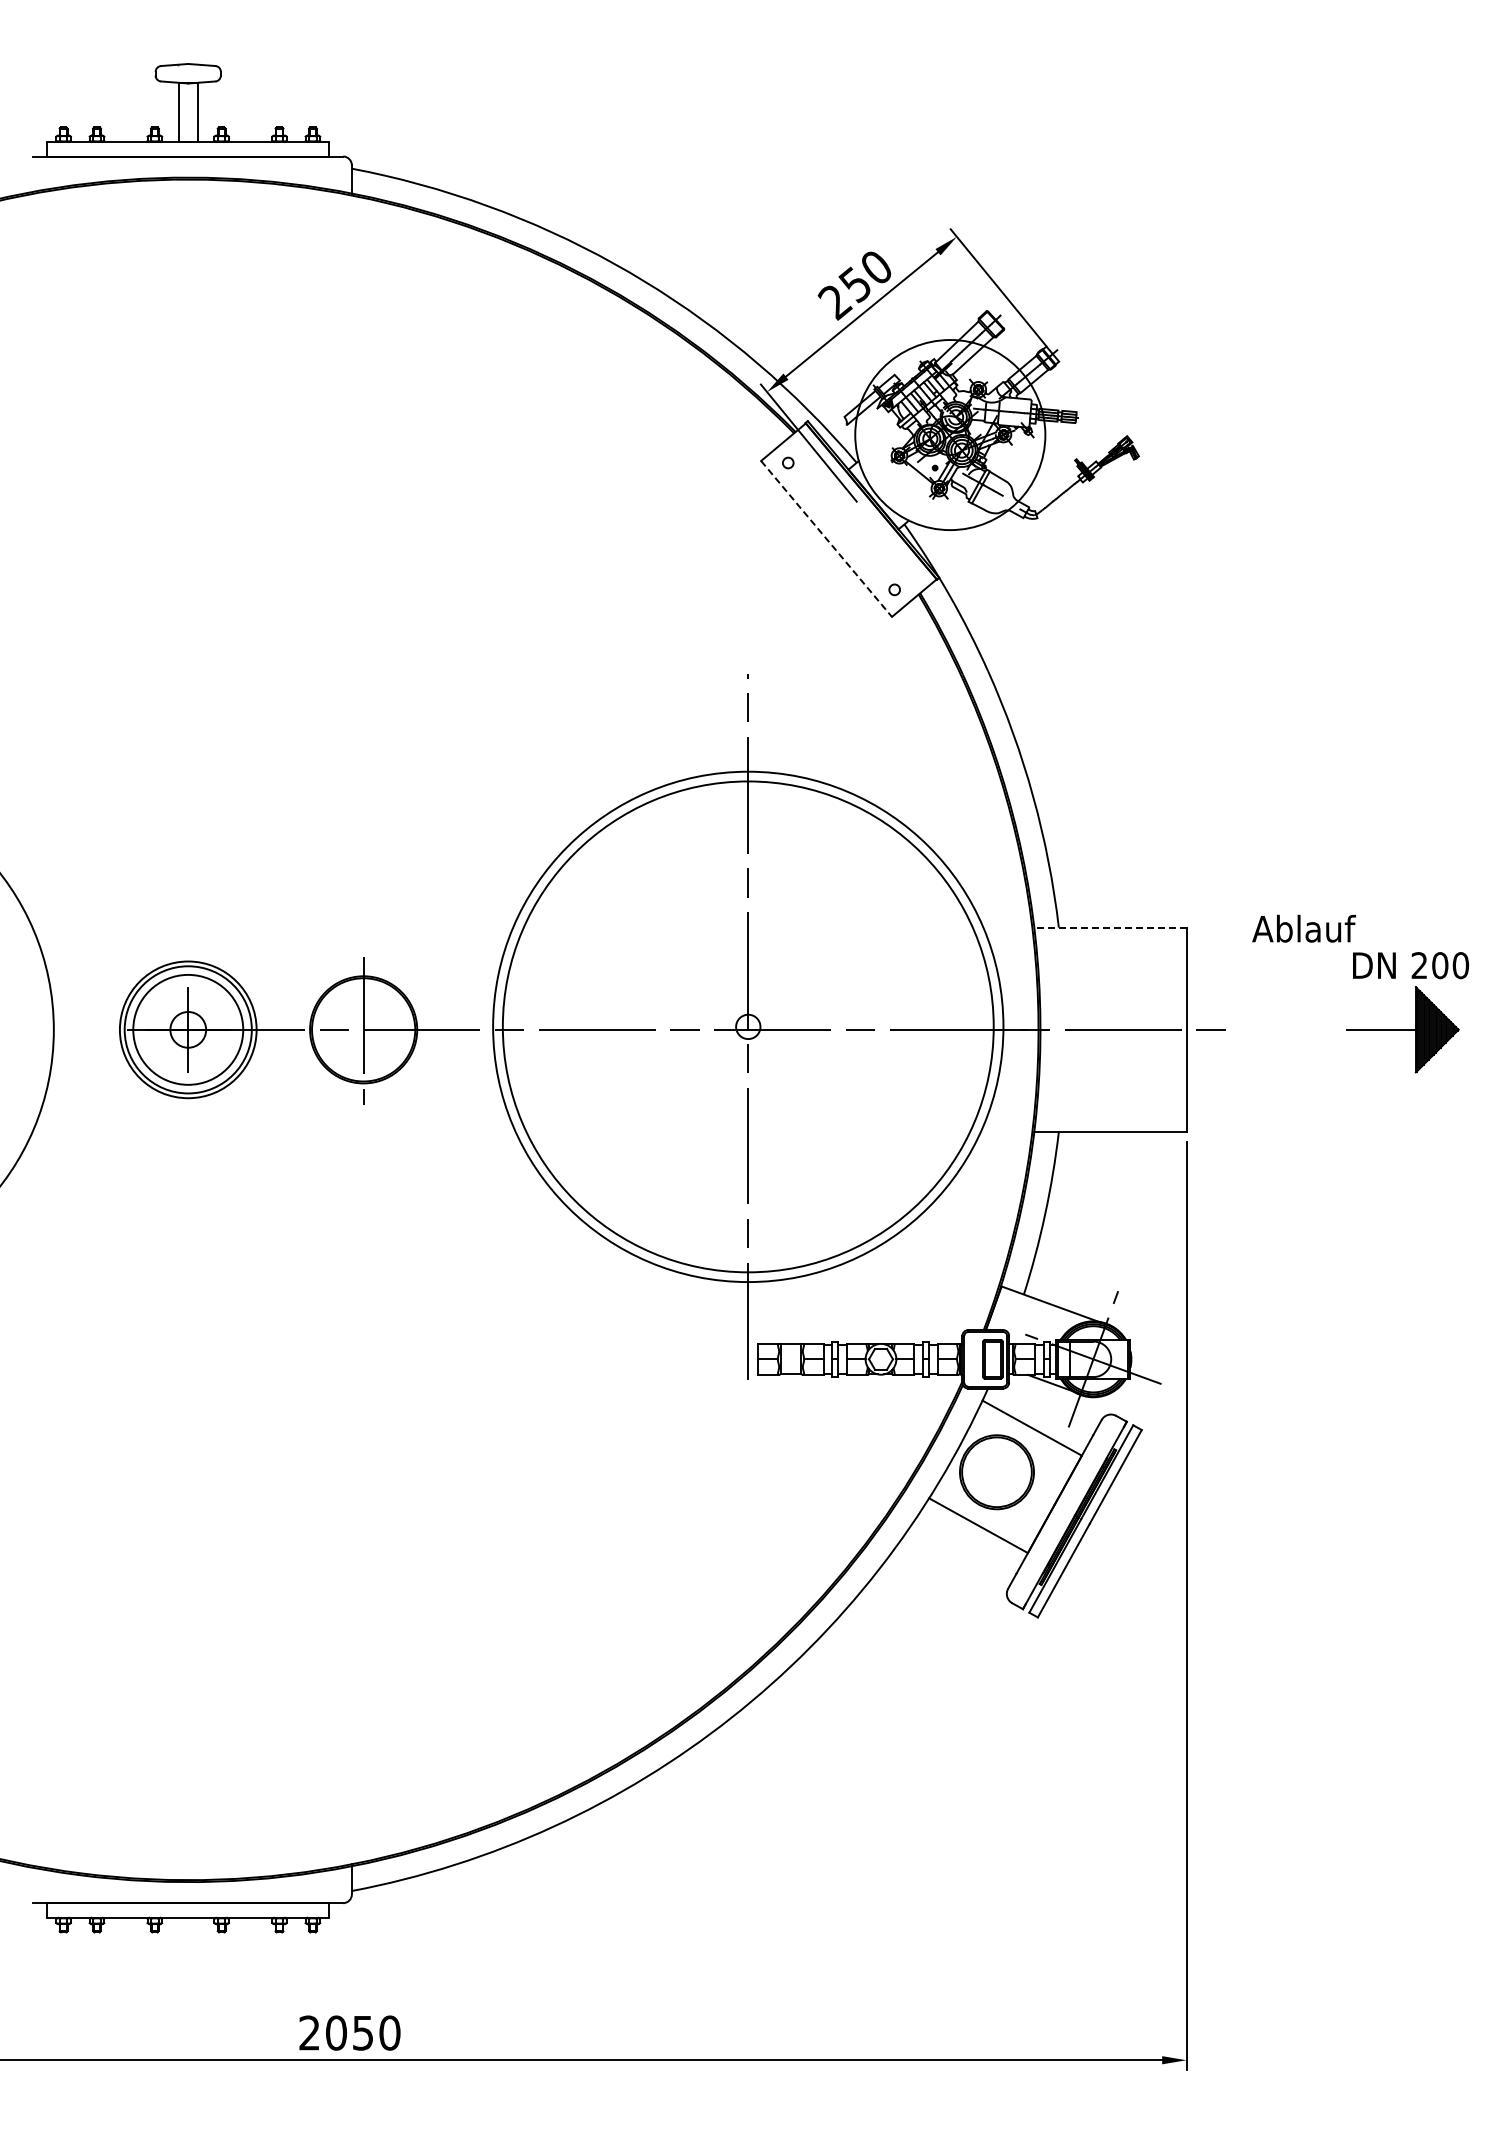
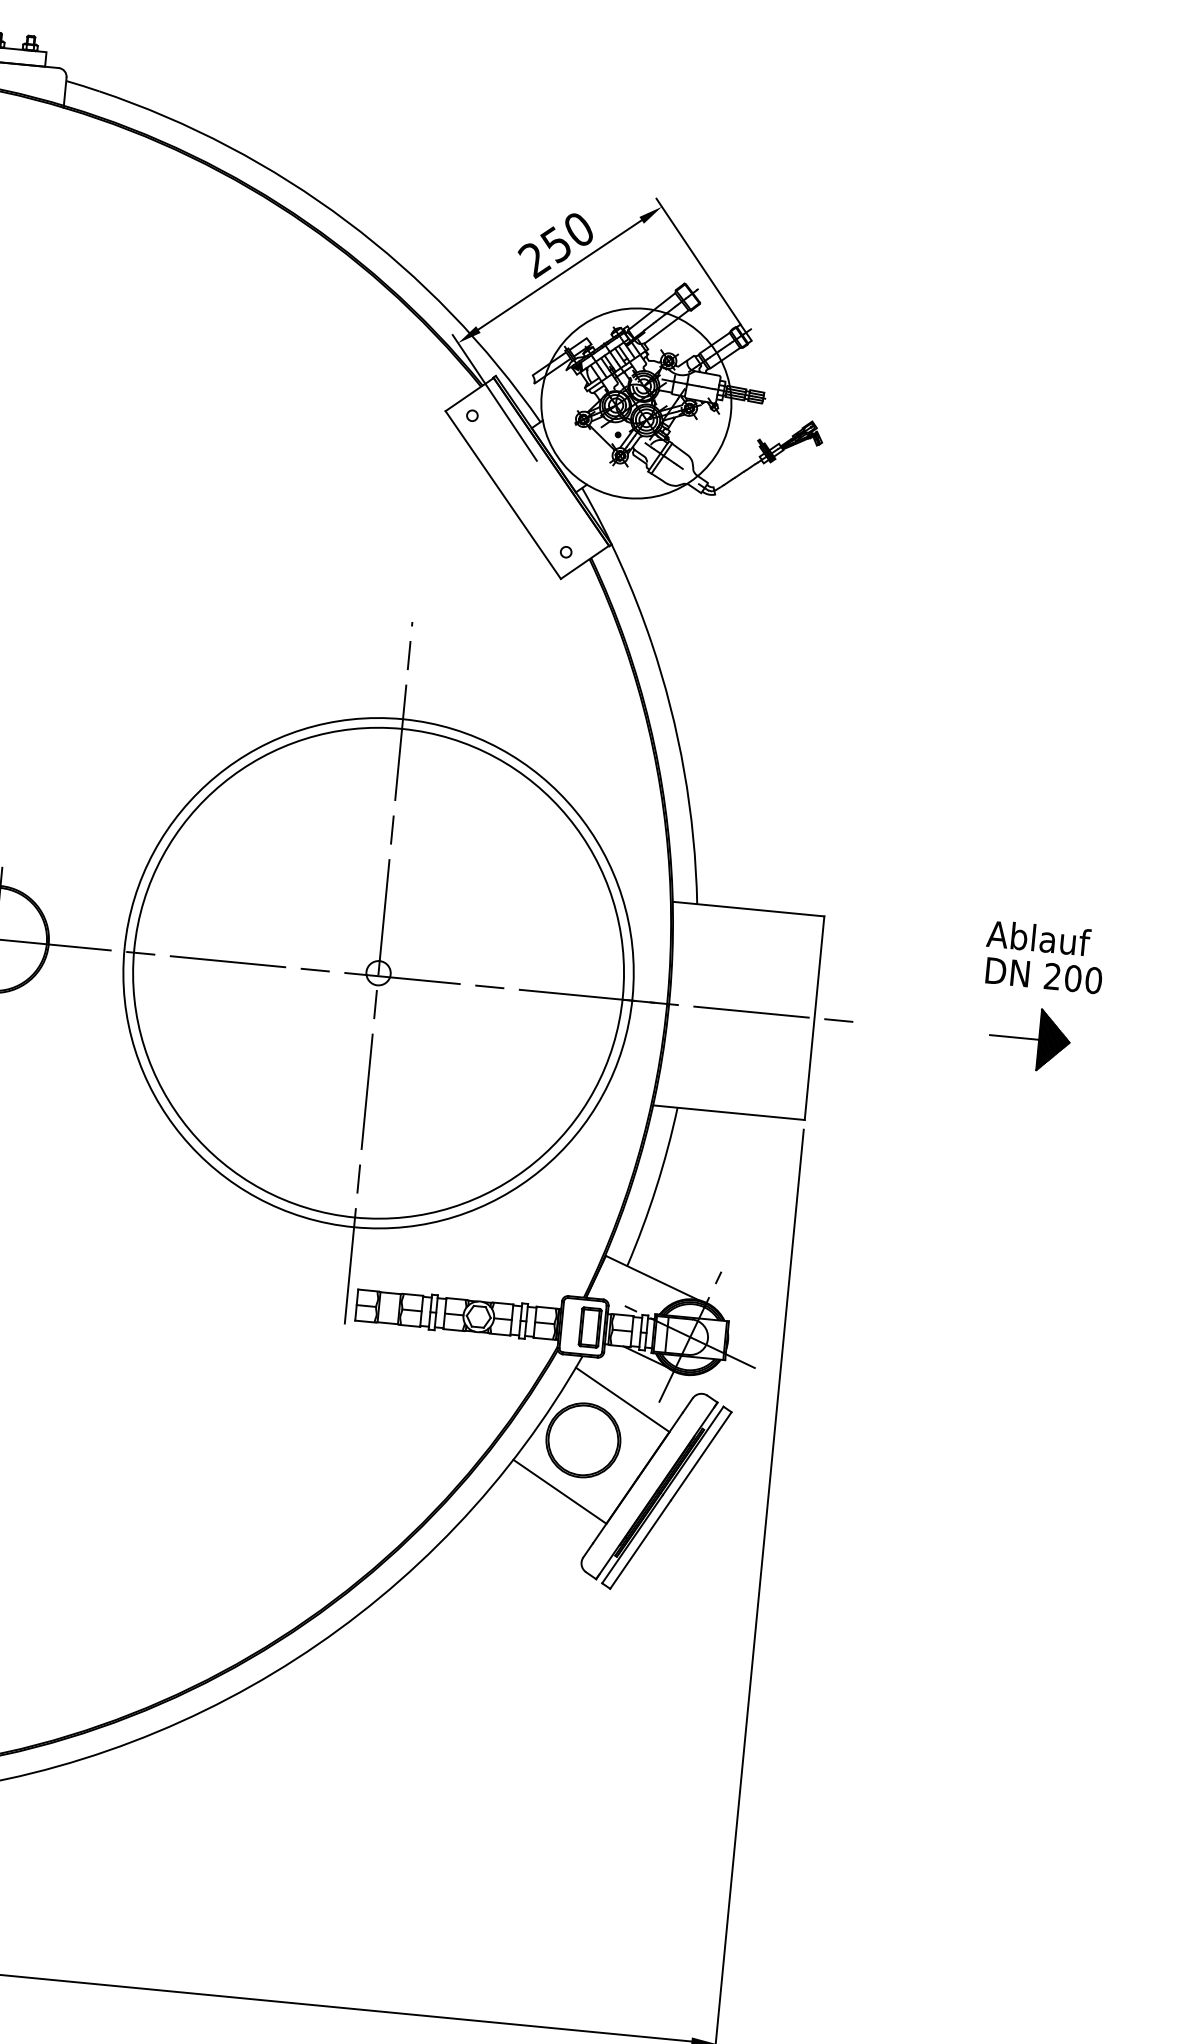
line: (826, 538) -> (503, 494), dashed -> solid
line: (1109, 927) -> (747, 908), dashed -> solid
text: (1303, 928) -> (1038, 937), moved
part: (1402, 1029) -> (1029, 1038), size x0.71

